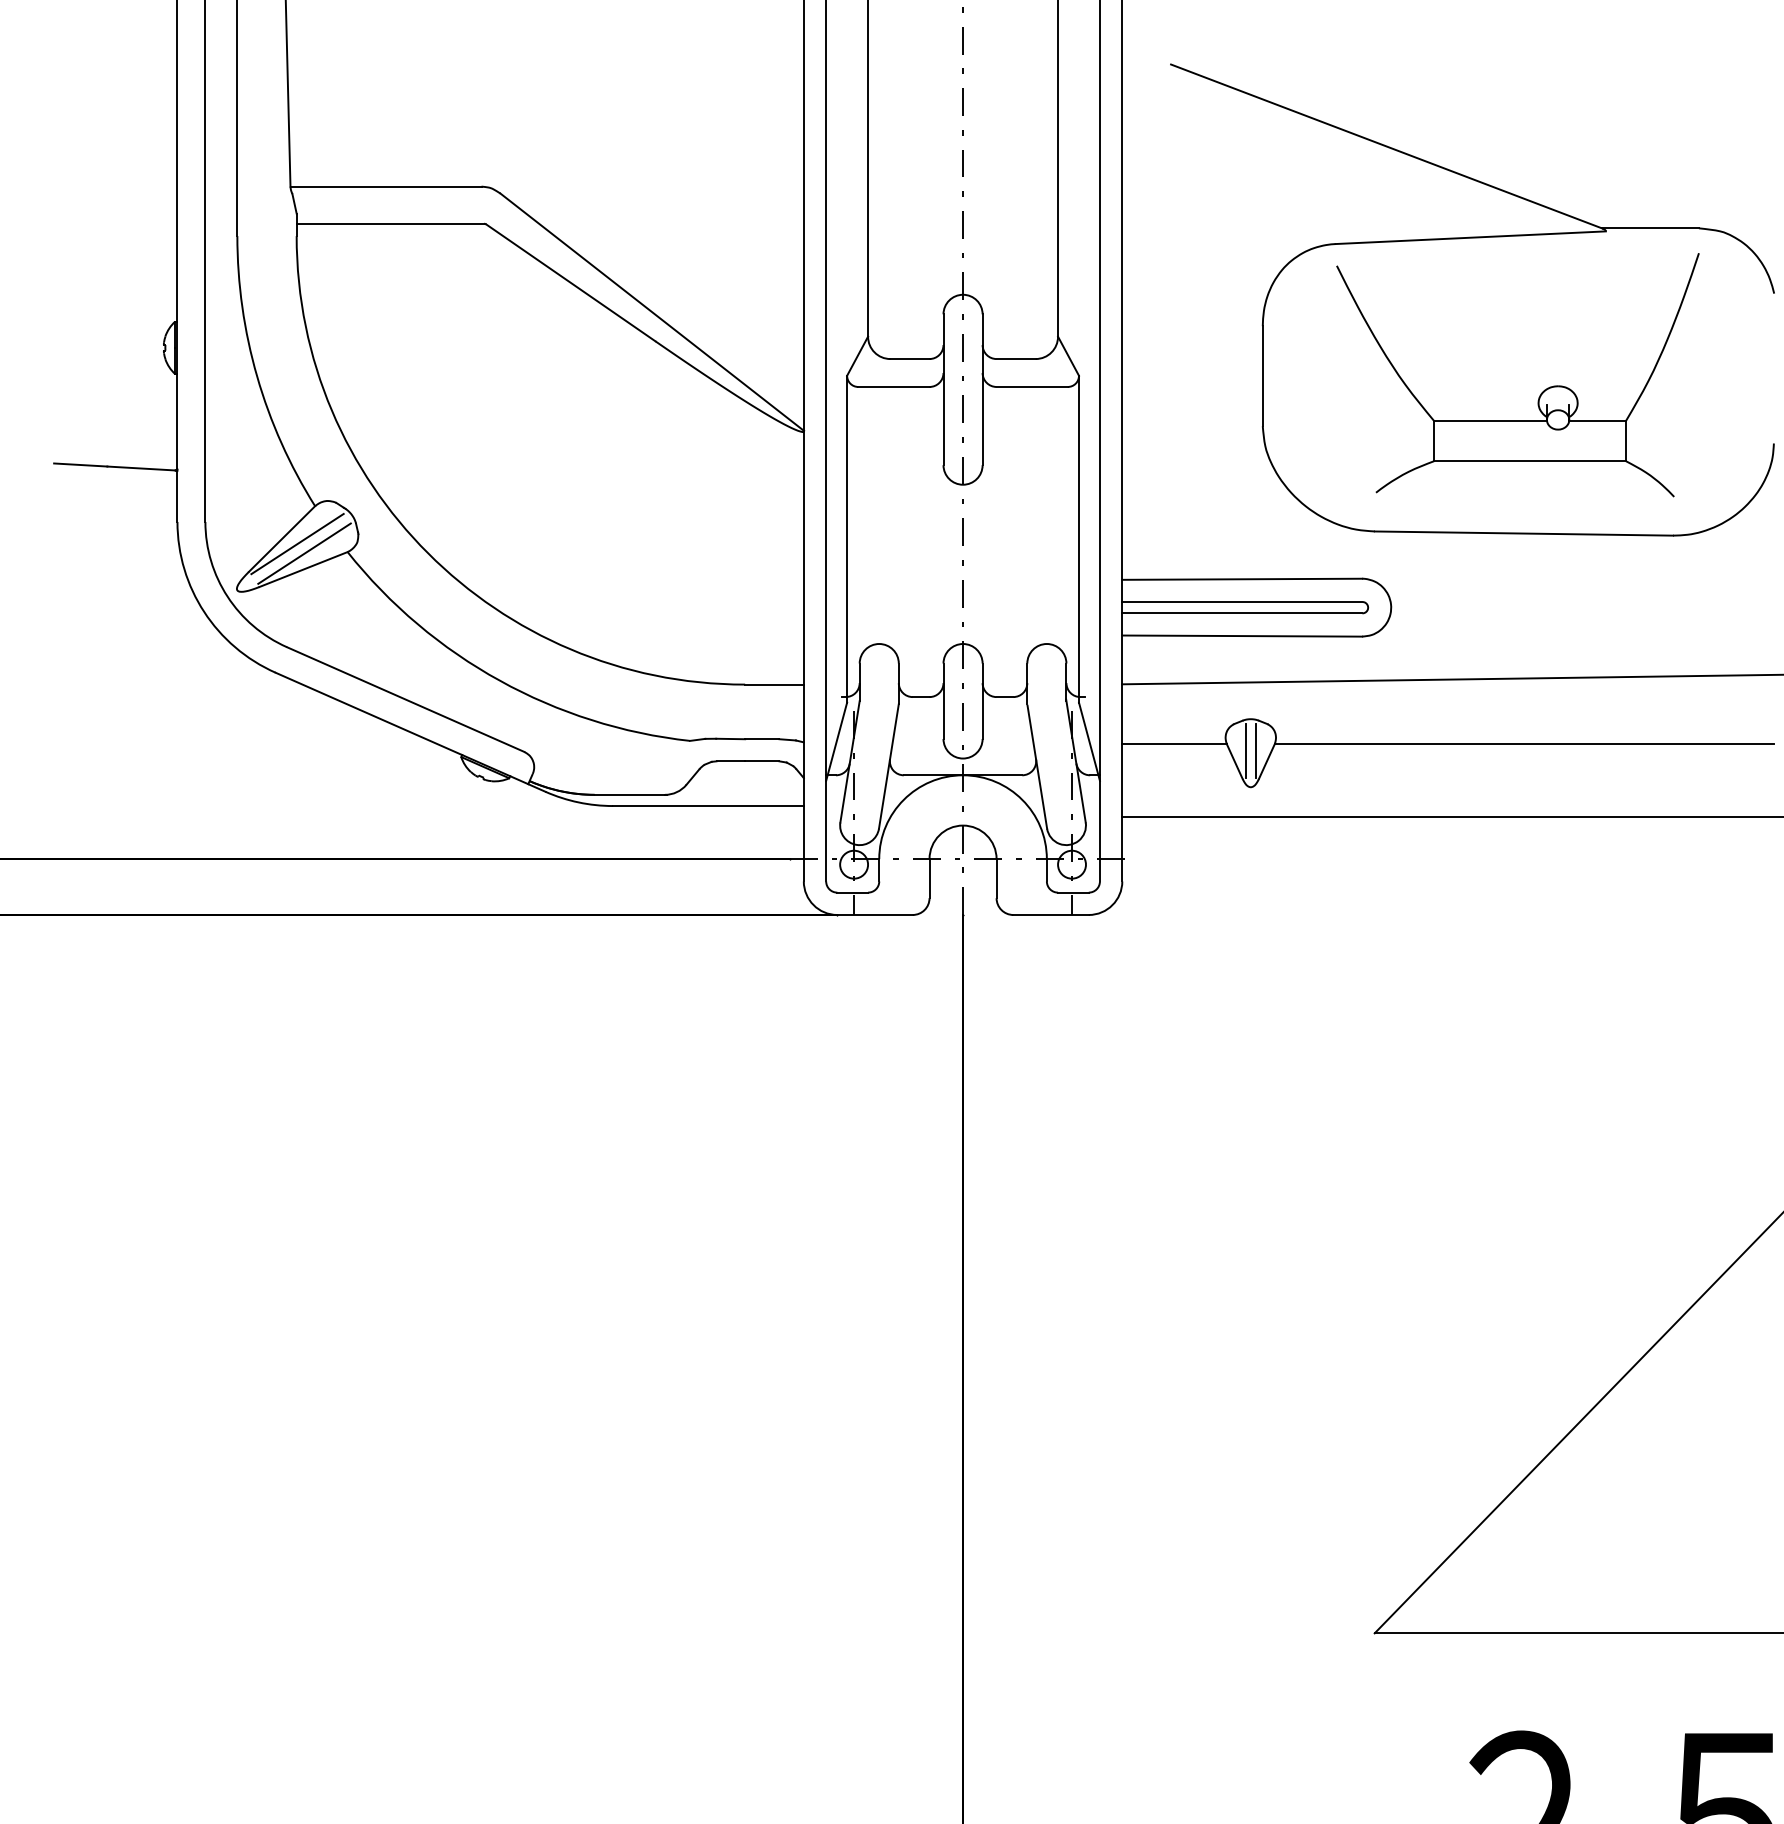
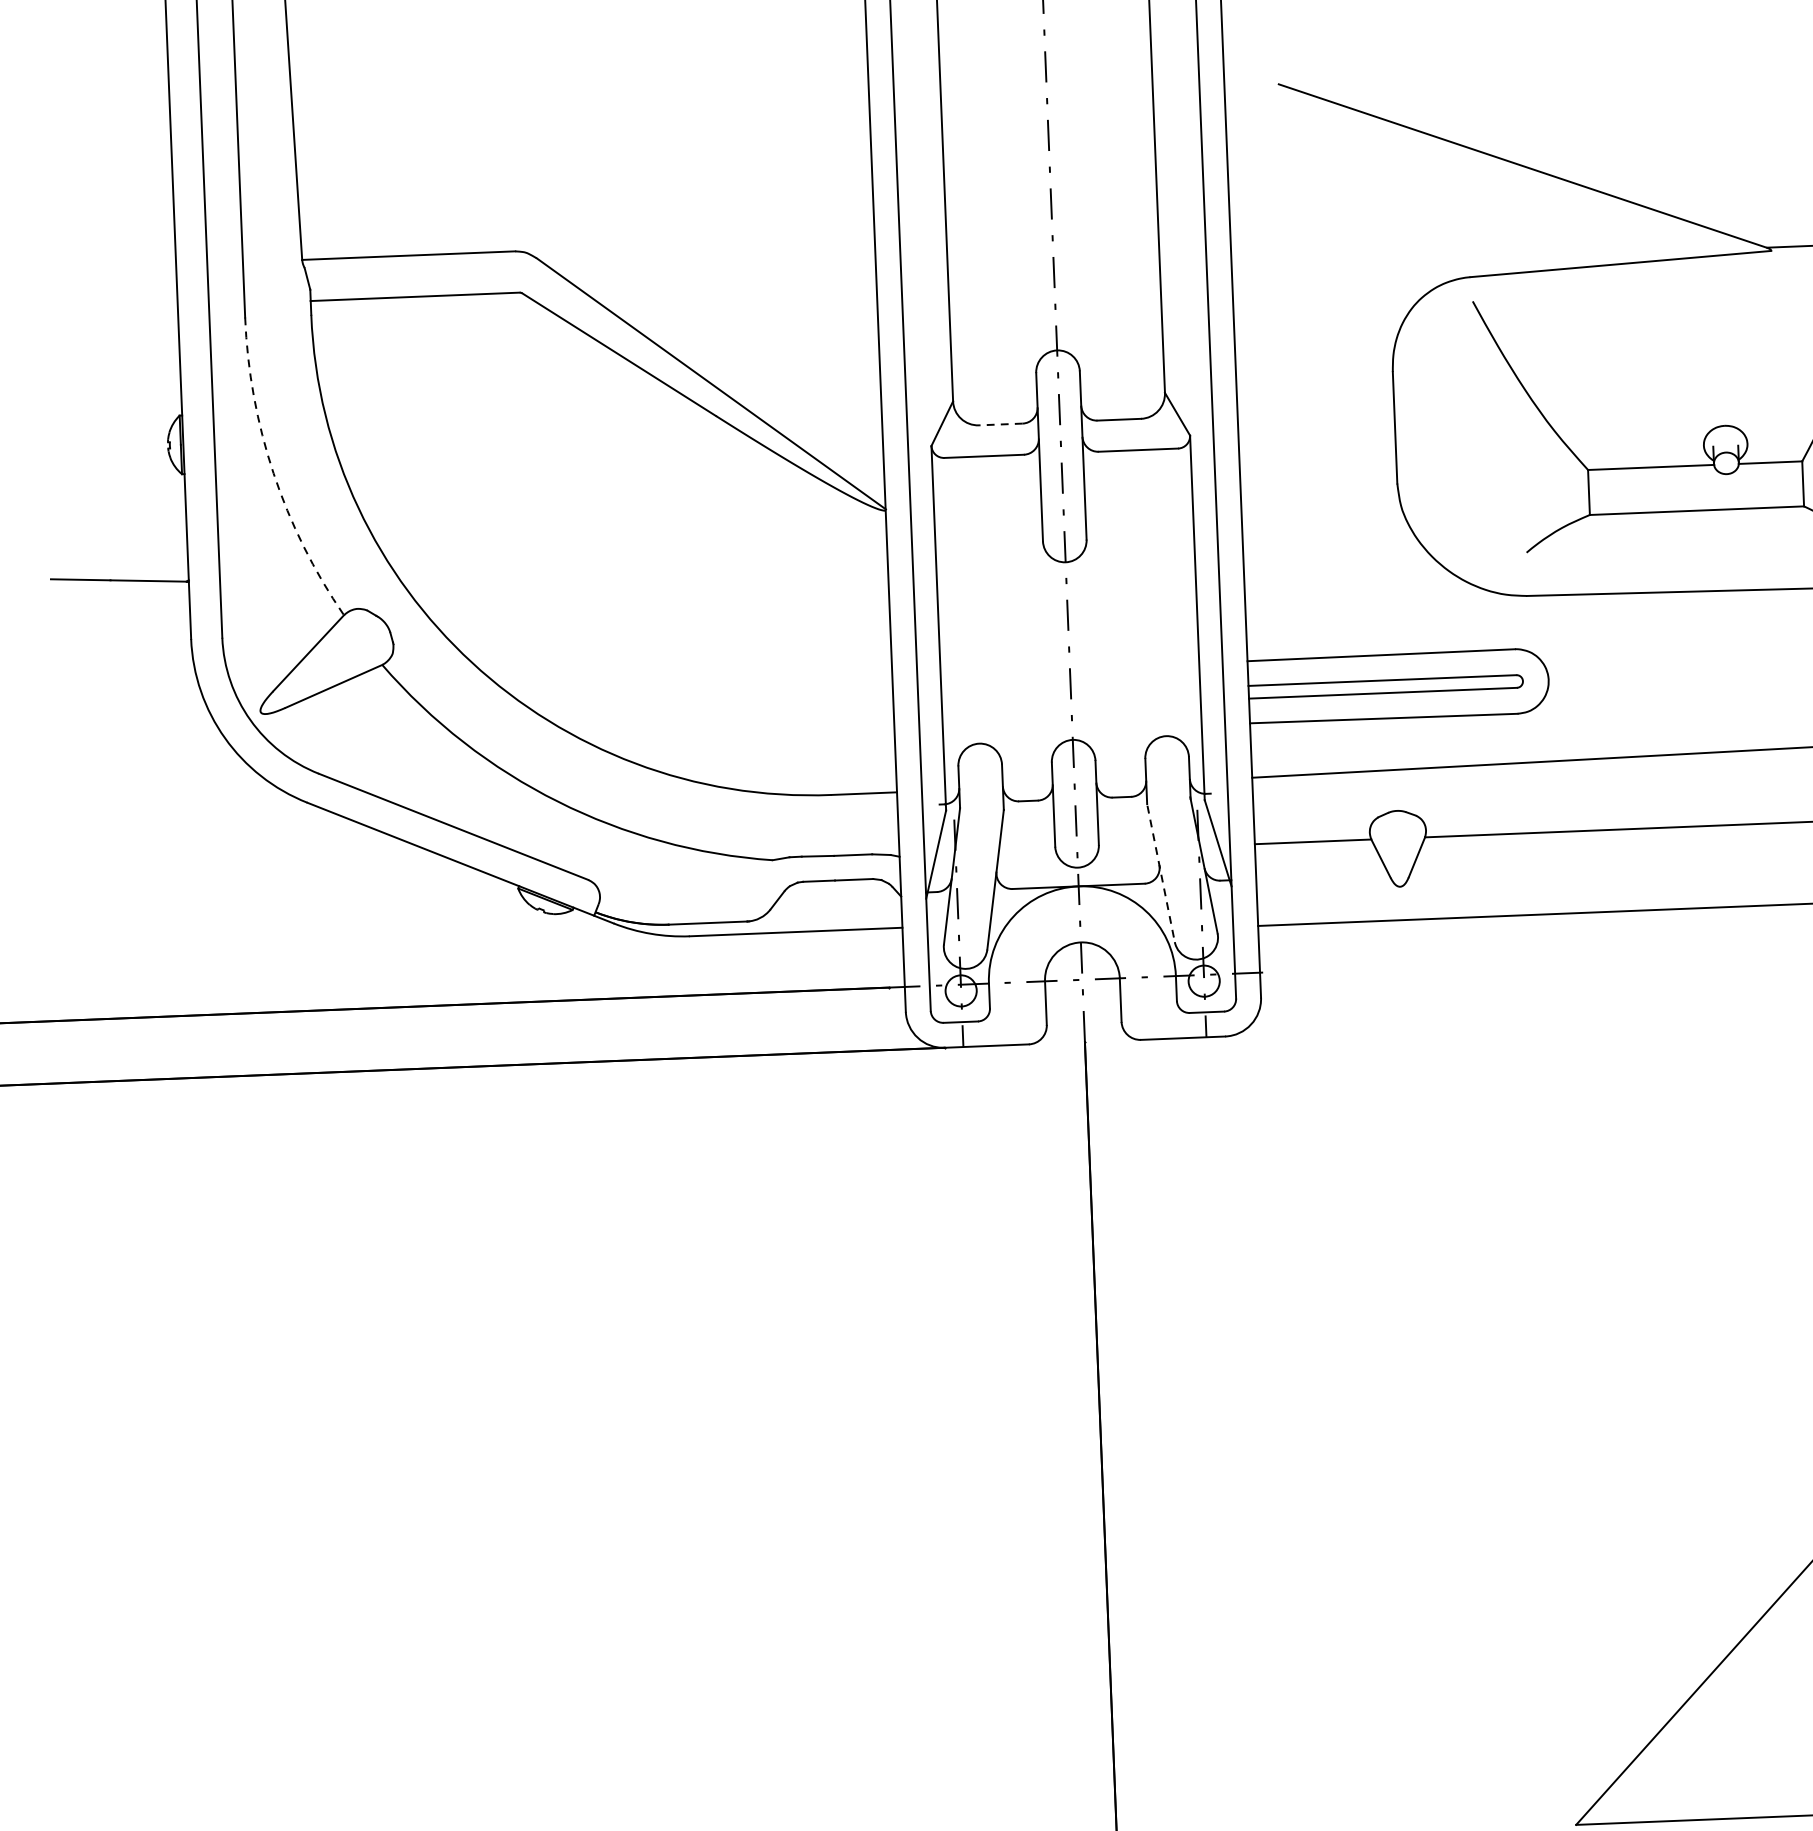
line: (909, 359) -> (1000, 425), solid -> dashed
arc: (257, 376) -> (273, 473), solid -> dashed
line: (297, 543) -> (325, 657), removed
line: (304, 553) -> (334, 668), removed
line: (1245, 750) -> (1392, 846), removed
line: (1256, 750) -> (1404, 845), removed
line: (1037, 767) -> (1161, 874), solid -> dashed

